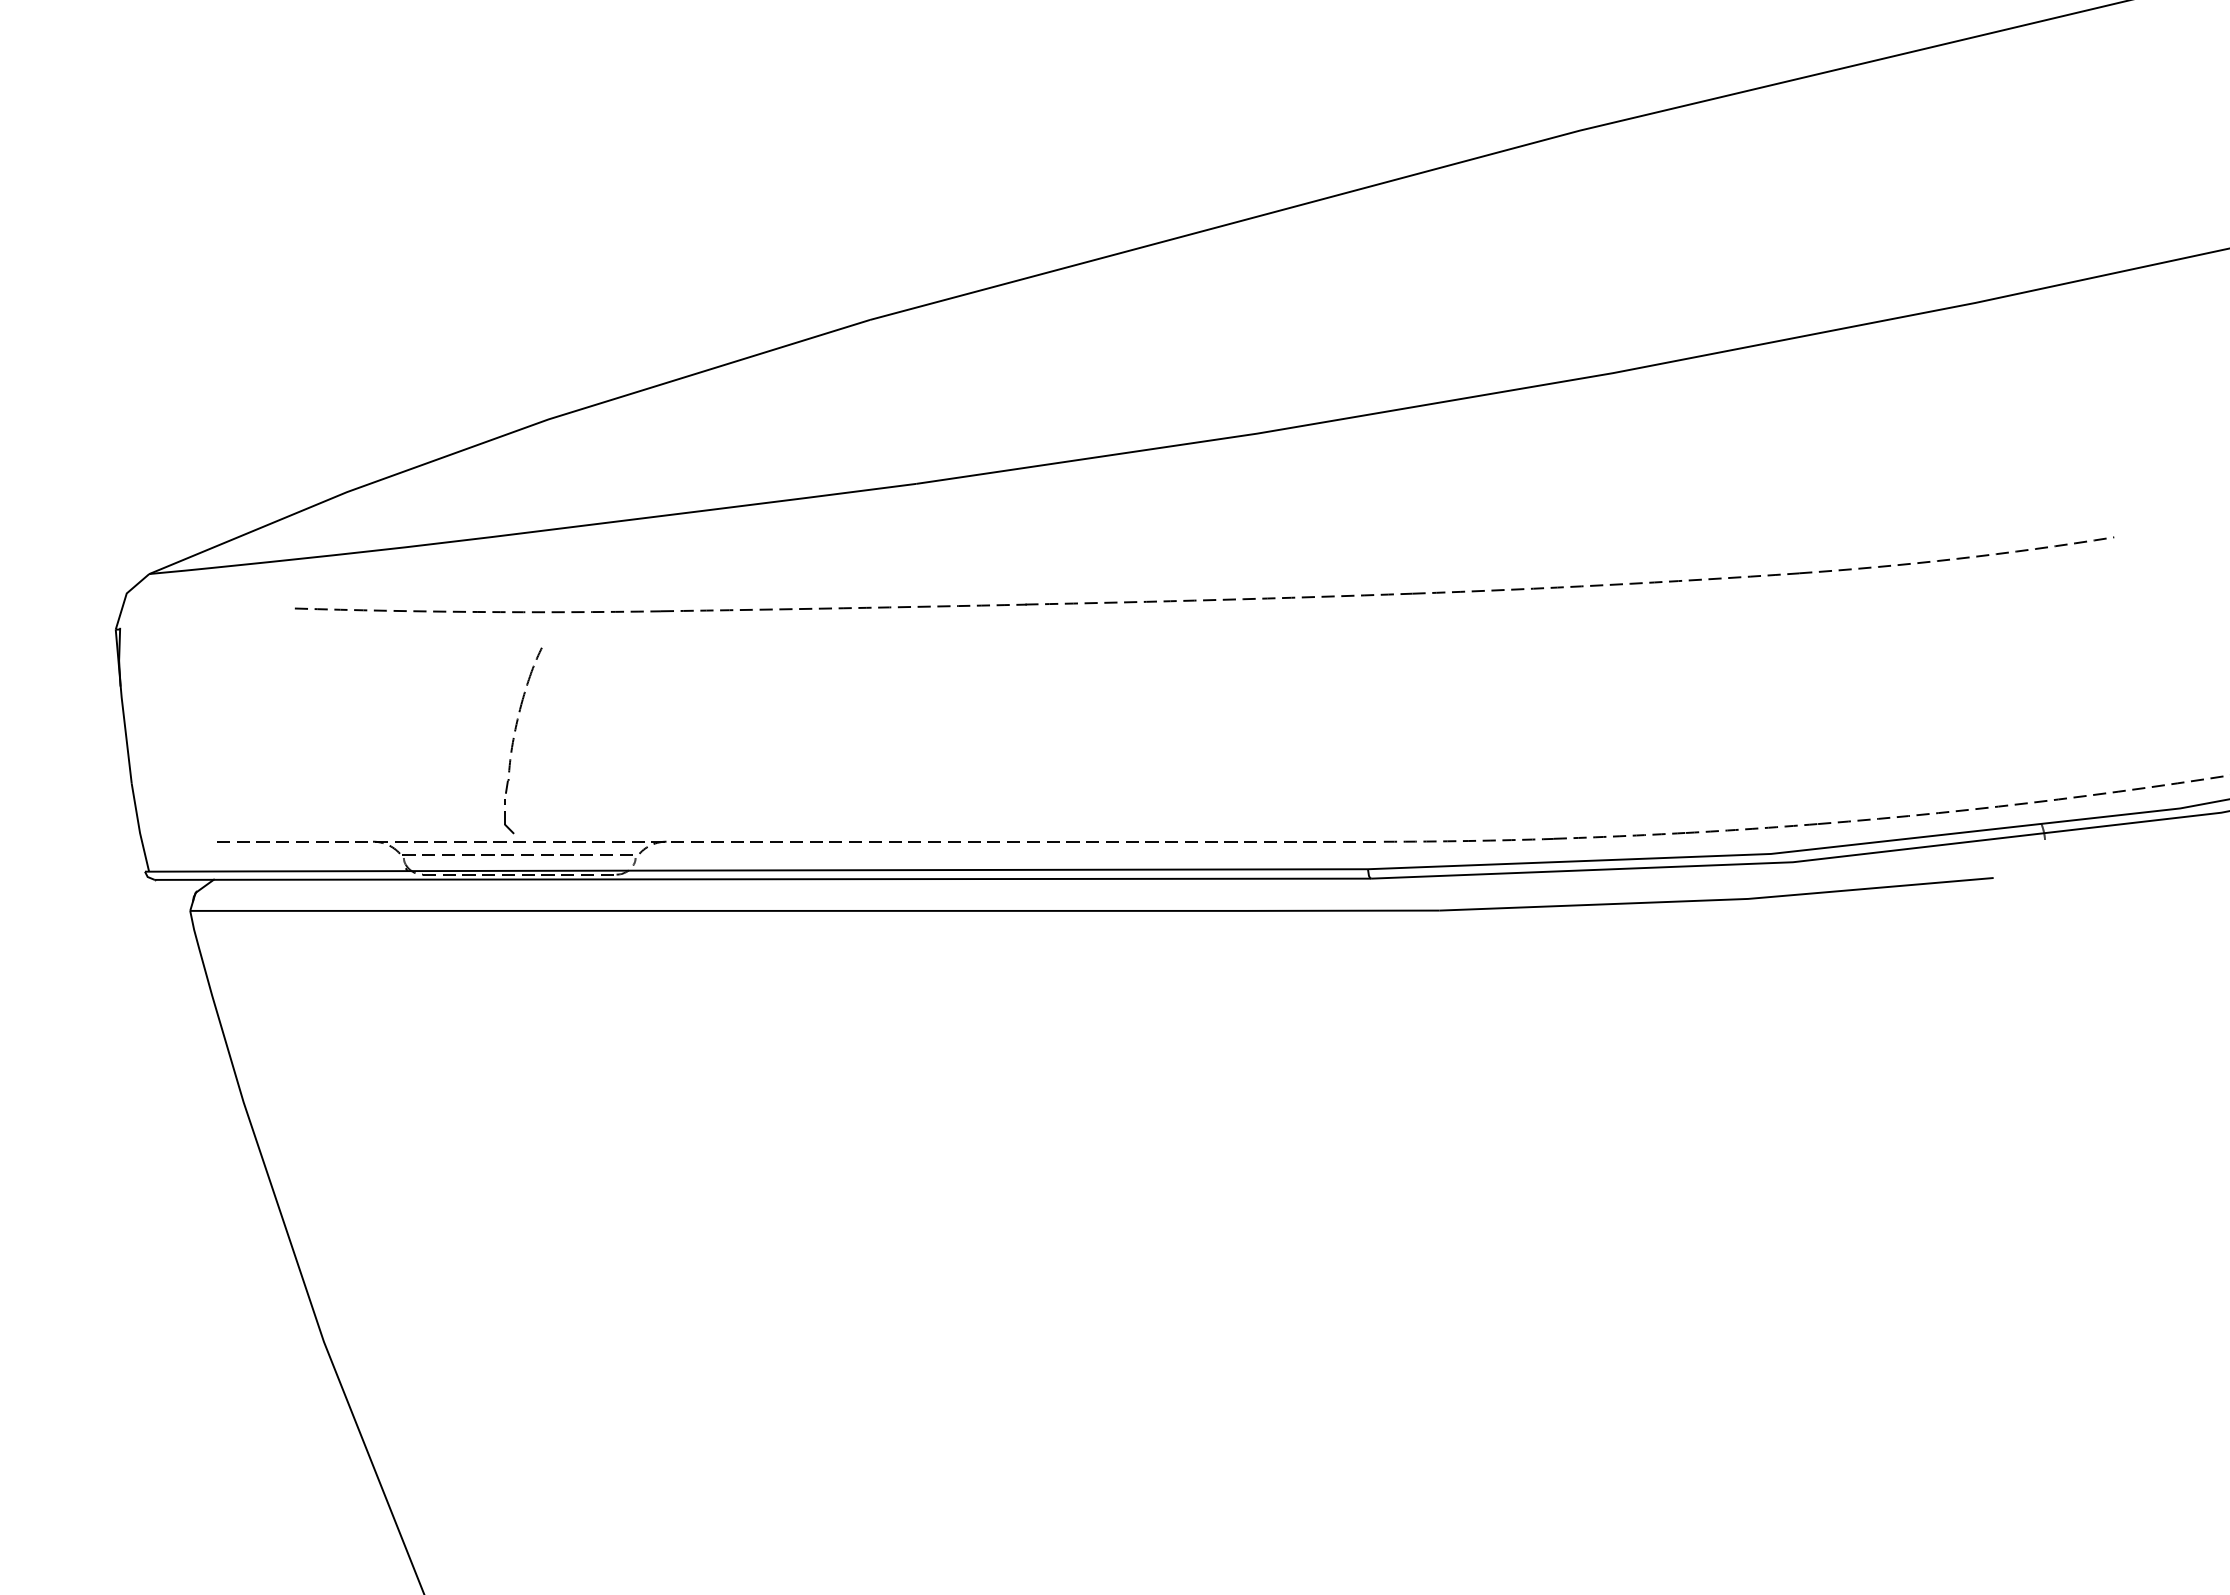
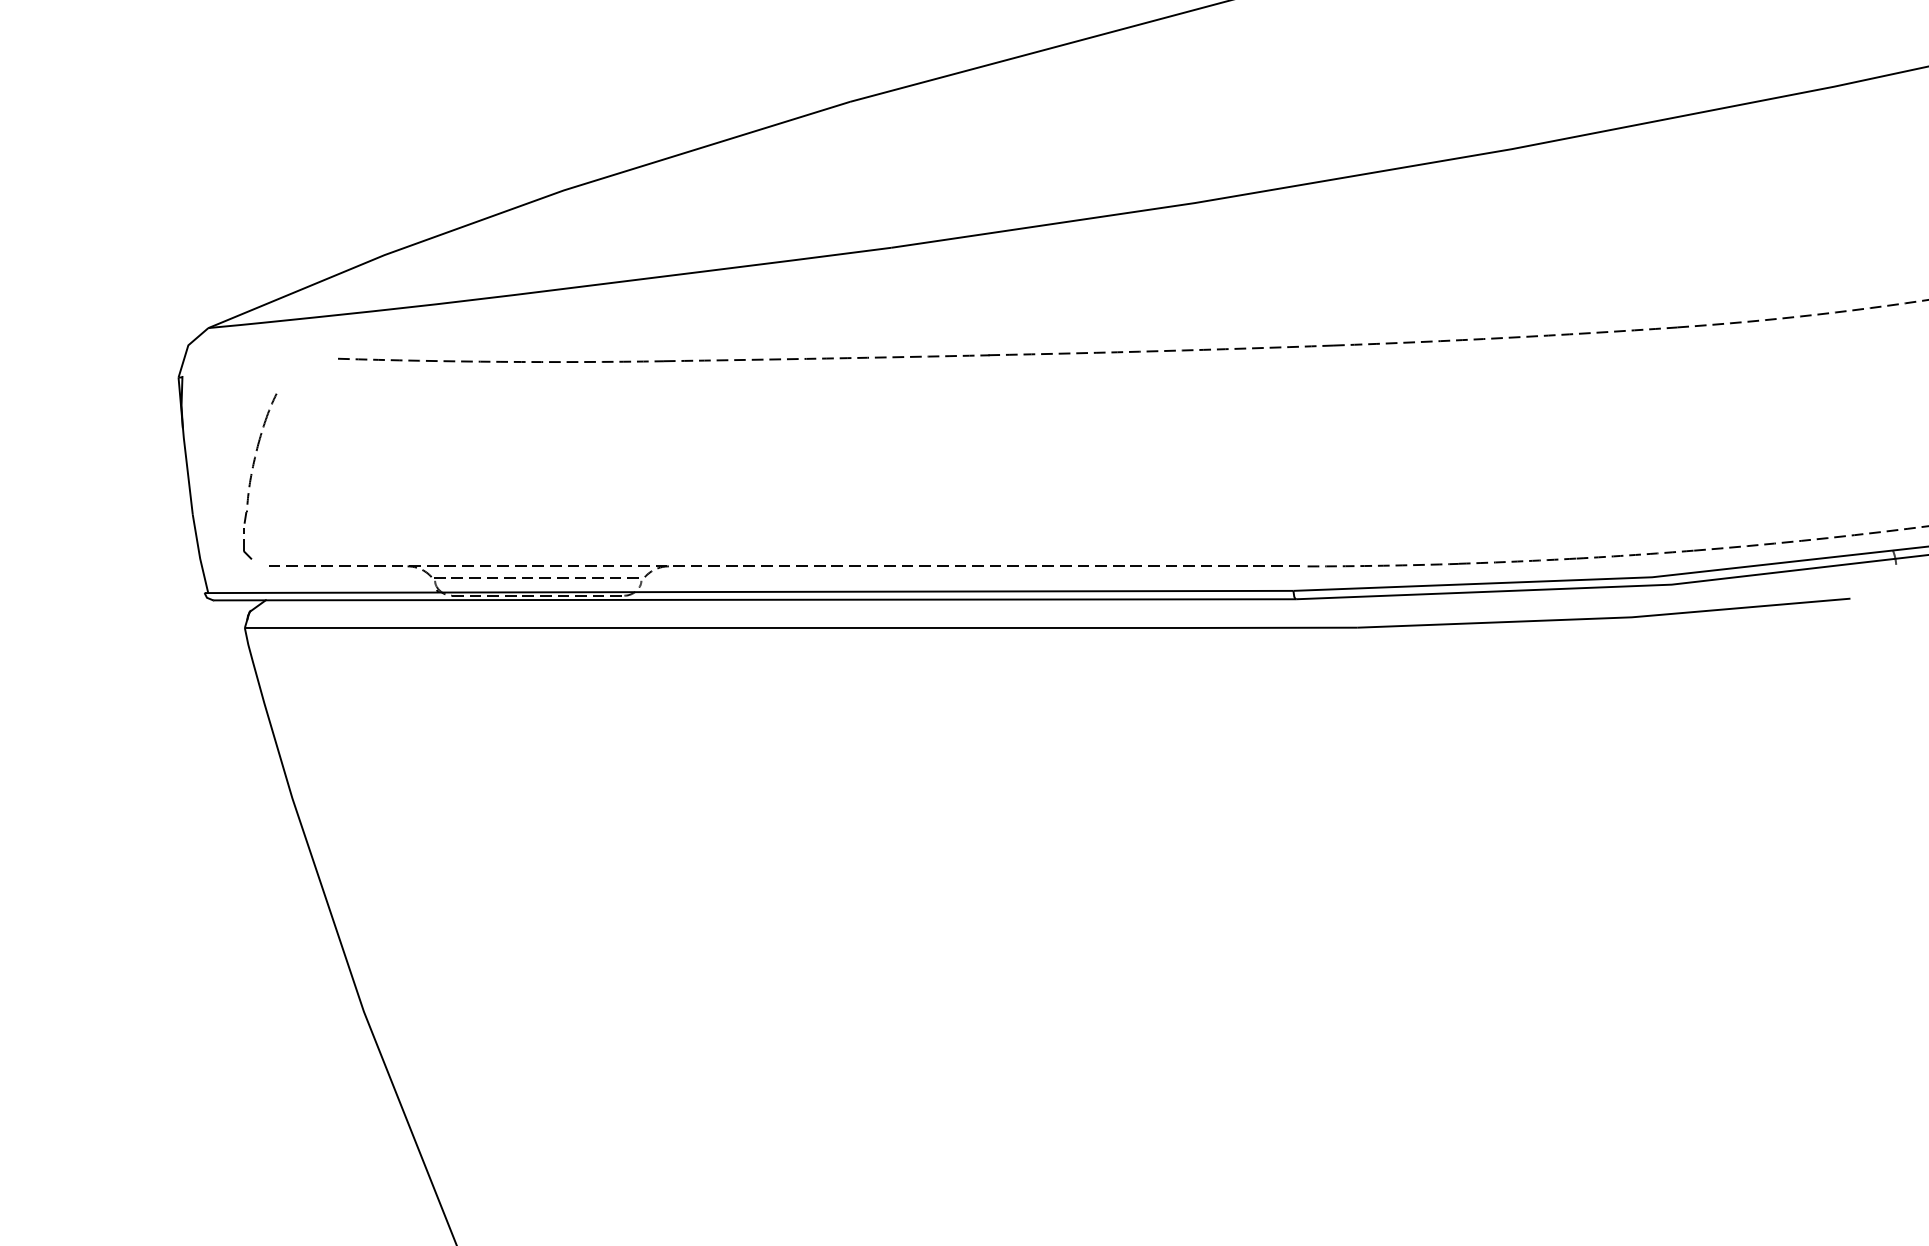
part: (514, 740) -> (252, 476), moved

